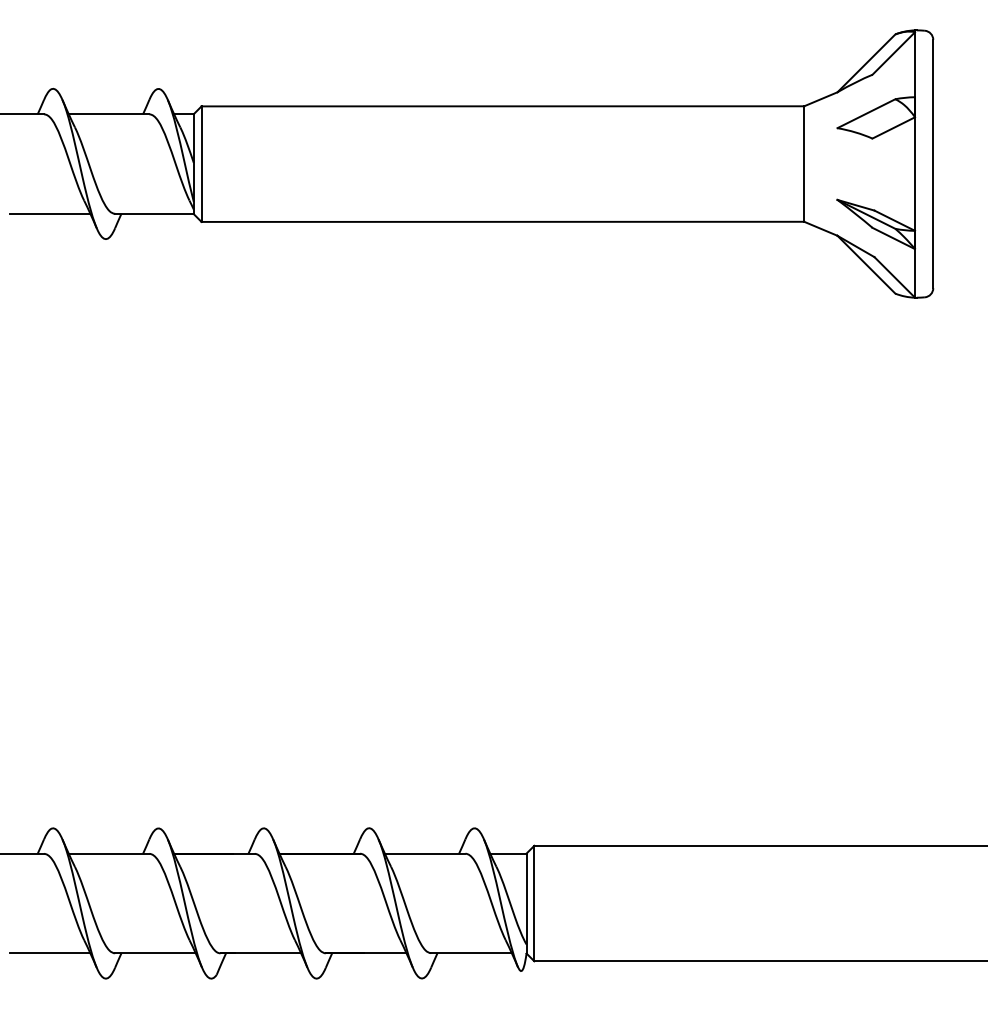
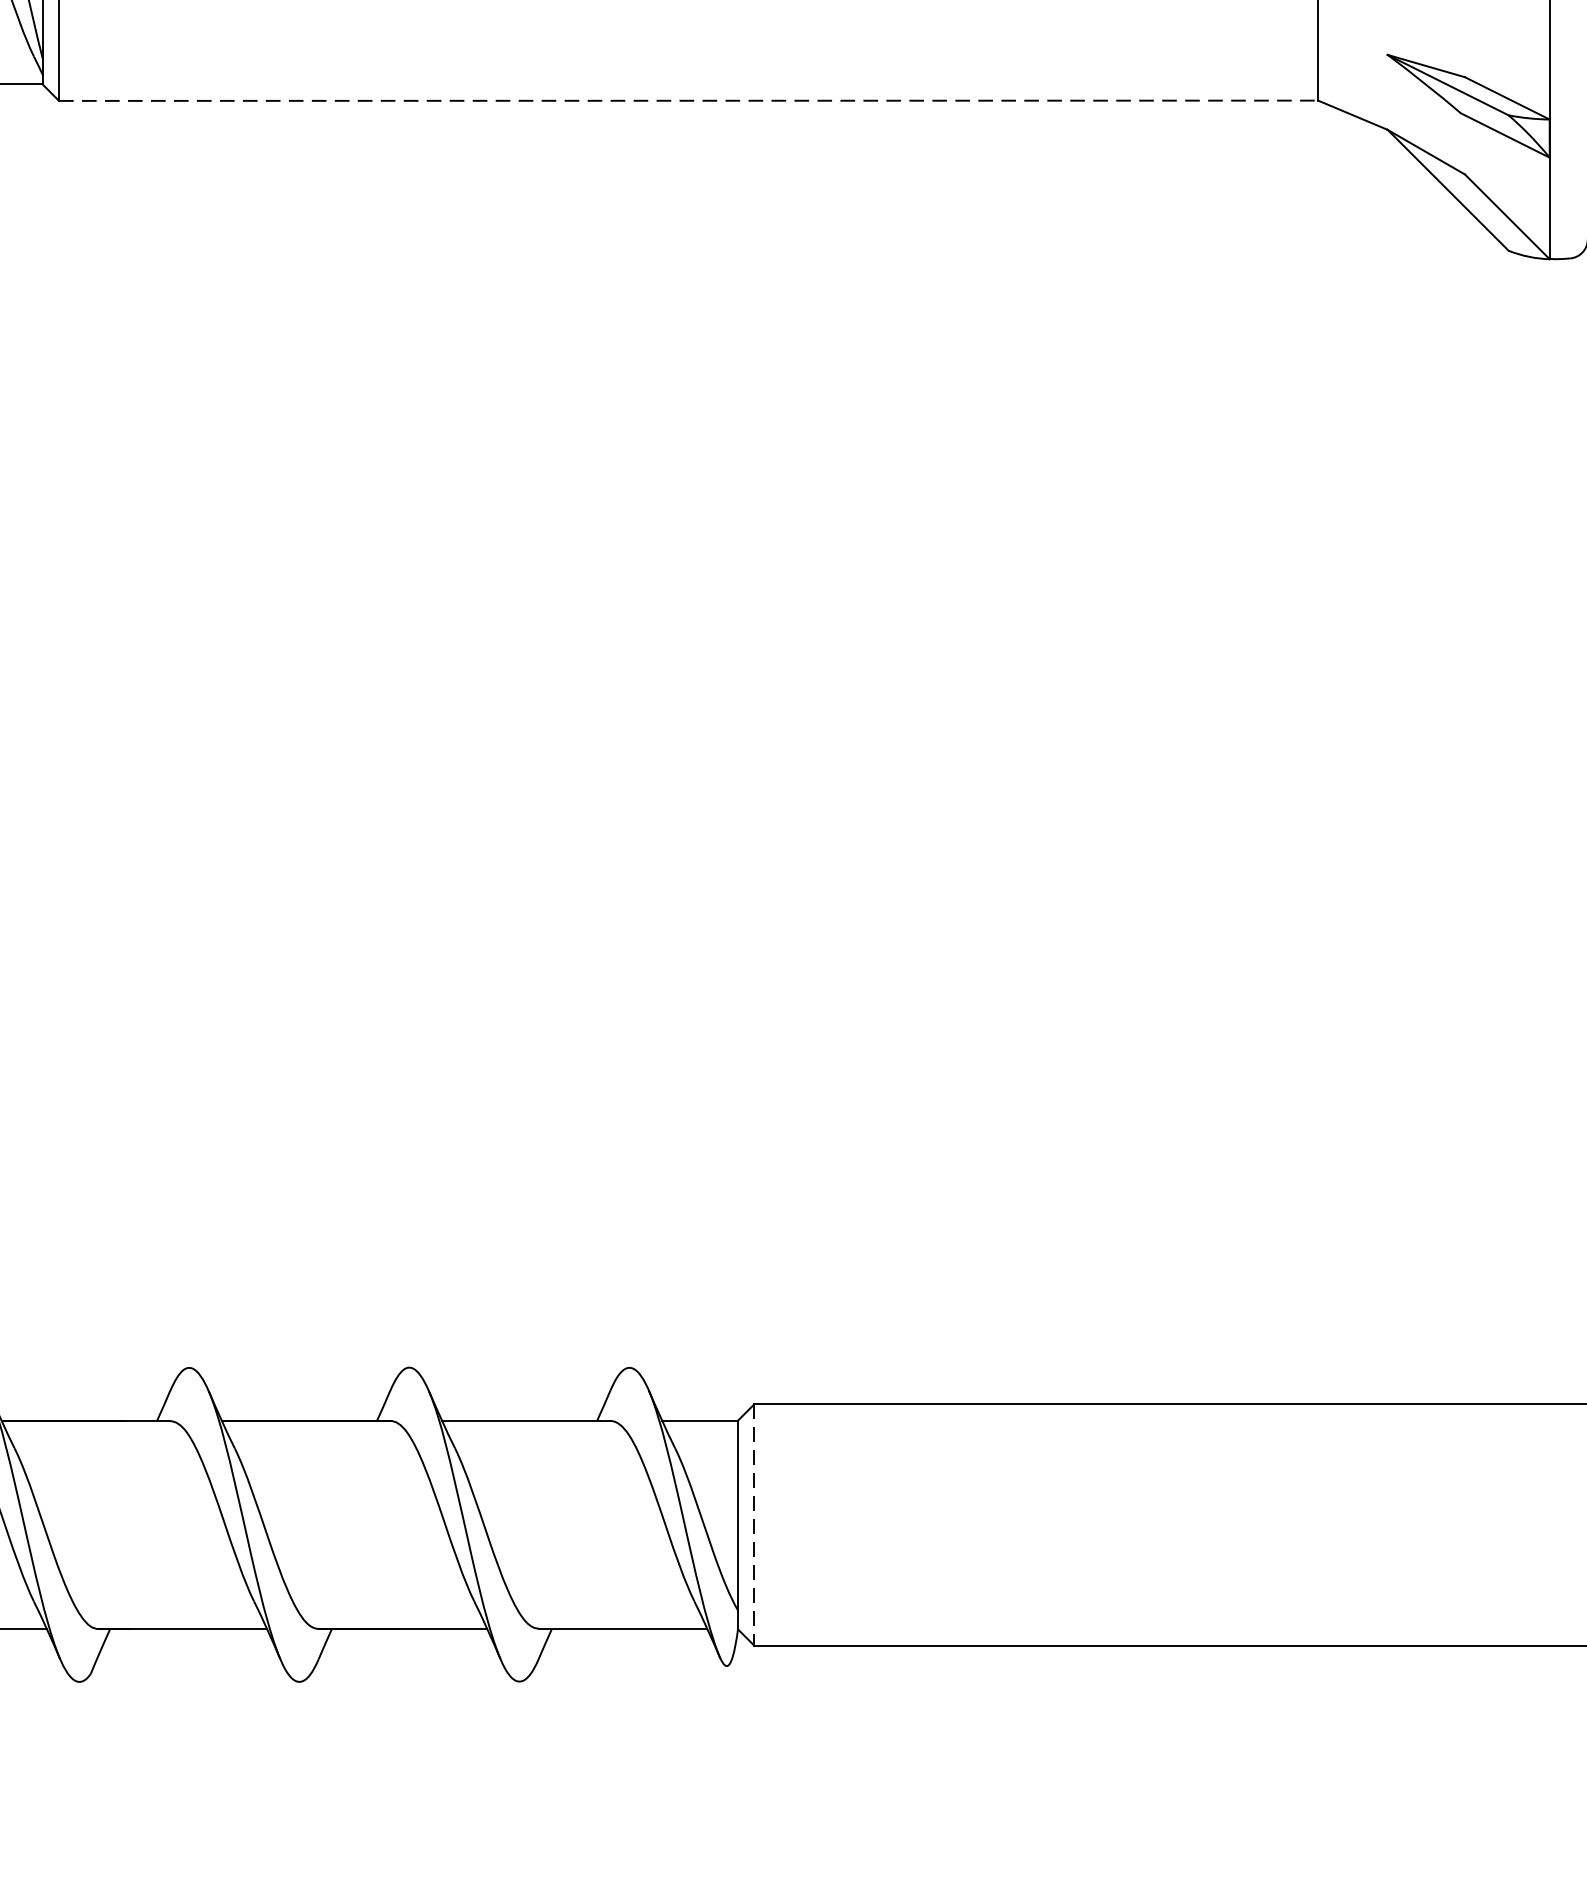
line: (503, 221) -> (689, 99), solid -> dashed
line: (534, 903) -> (754, 1524), solid -> dashed

